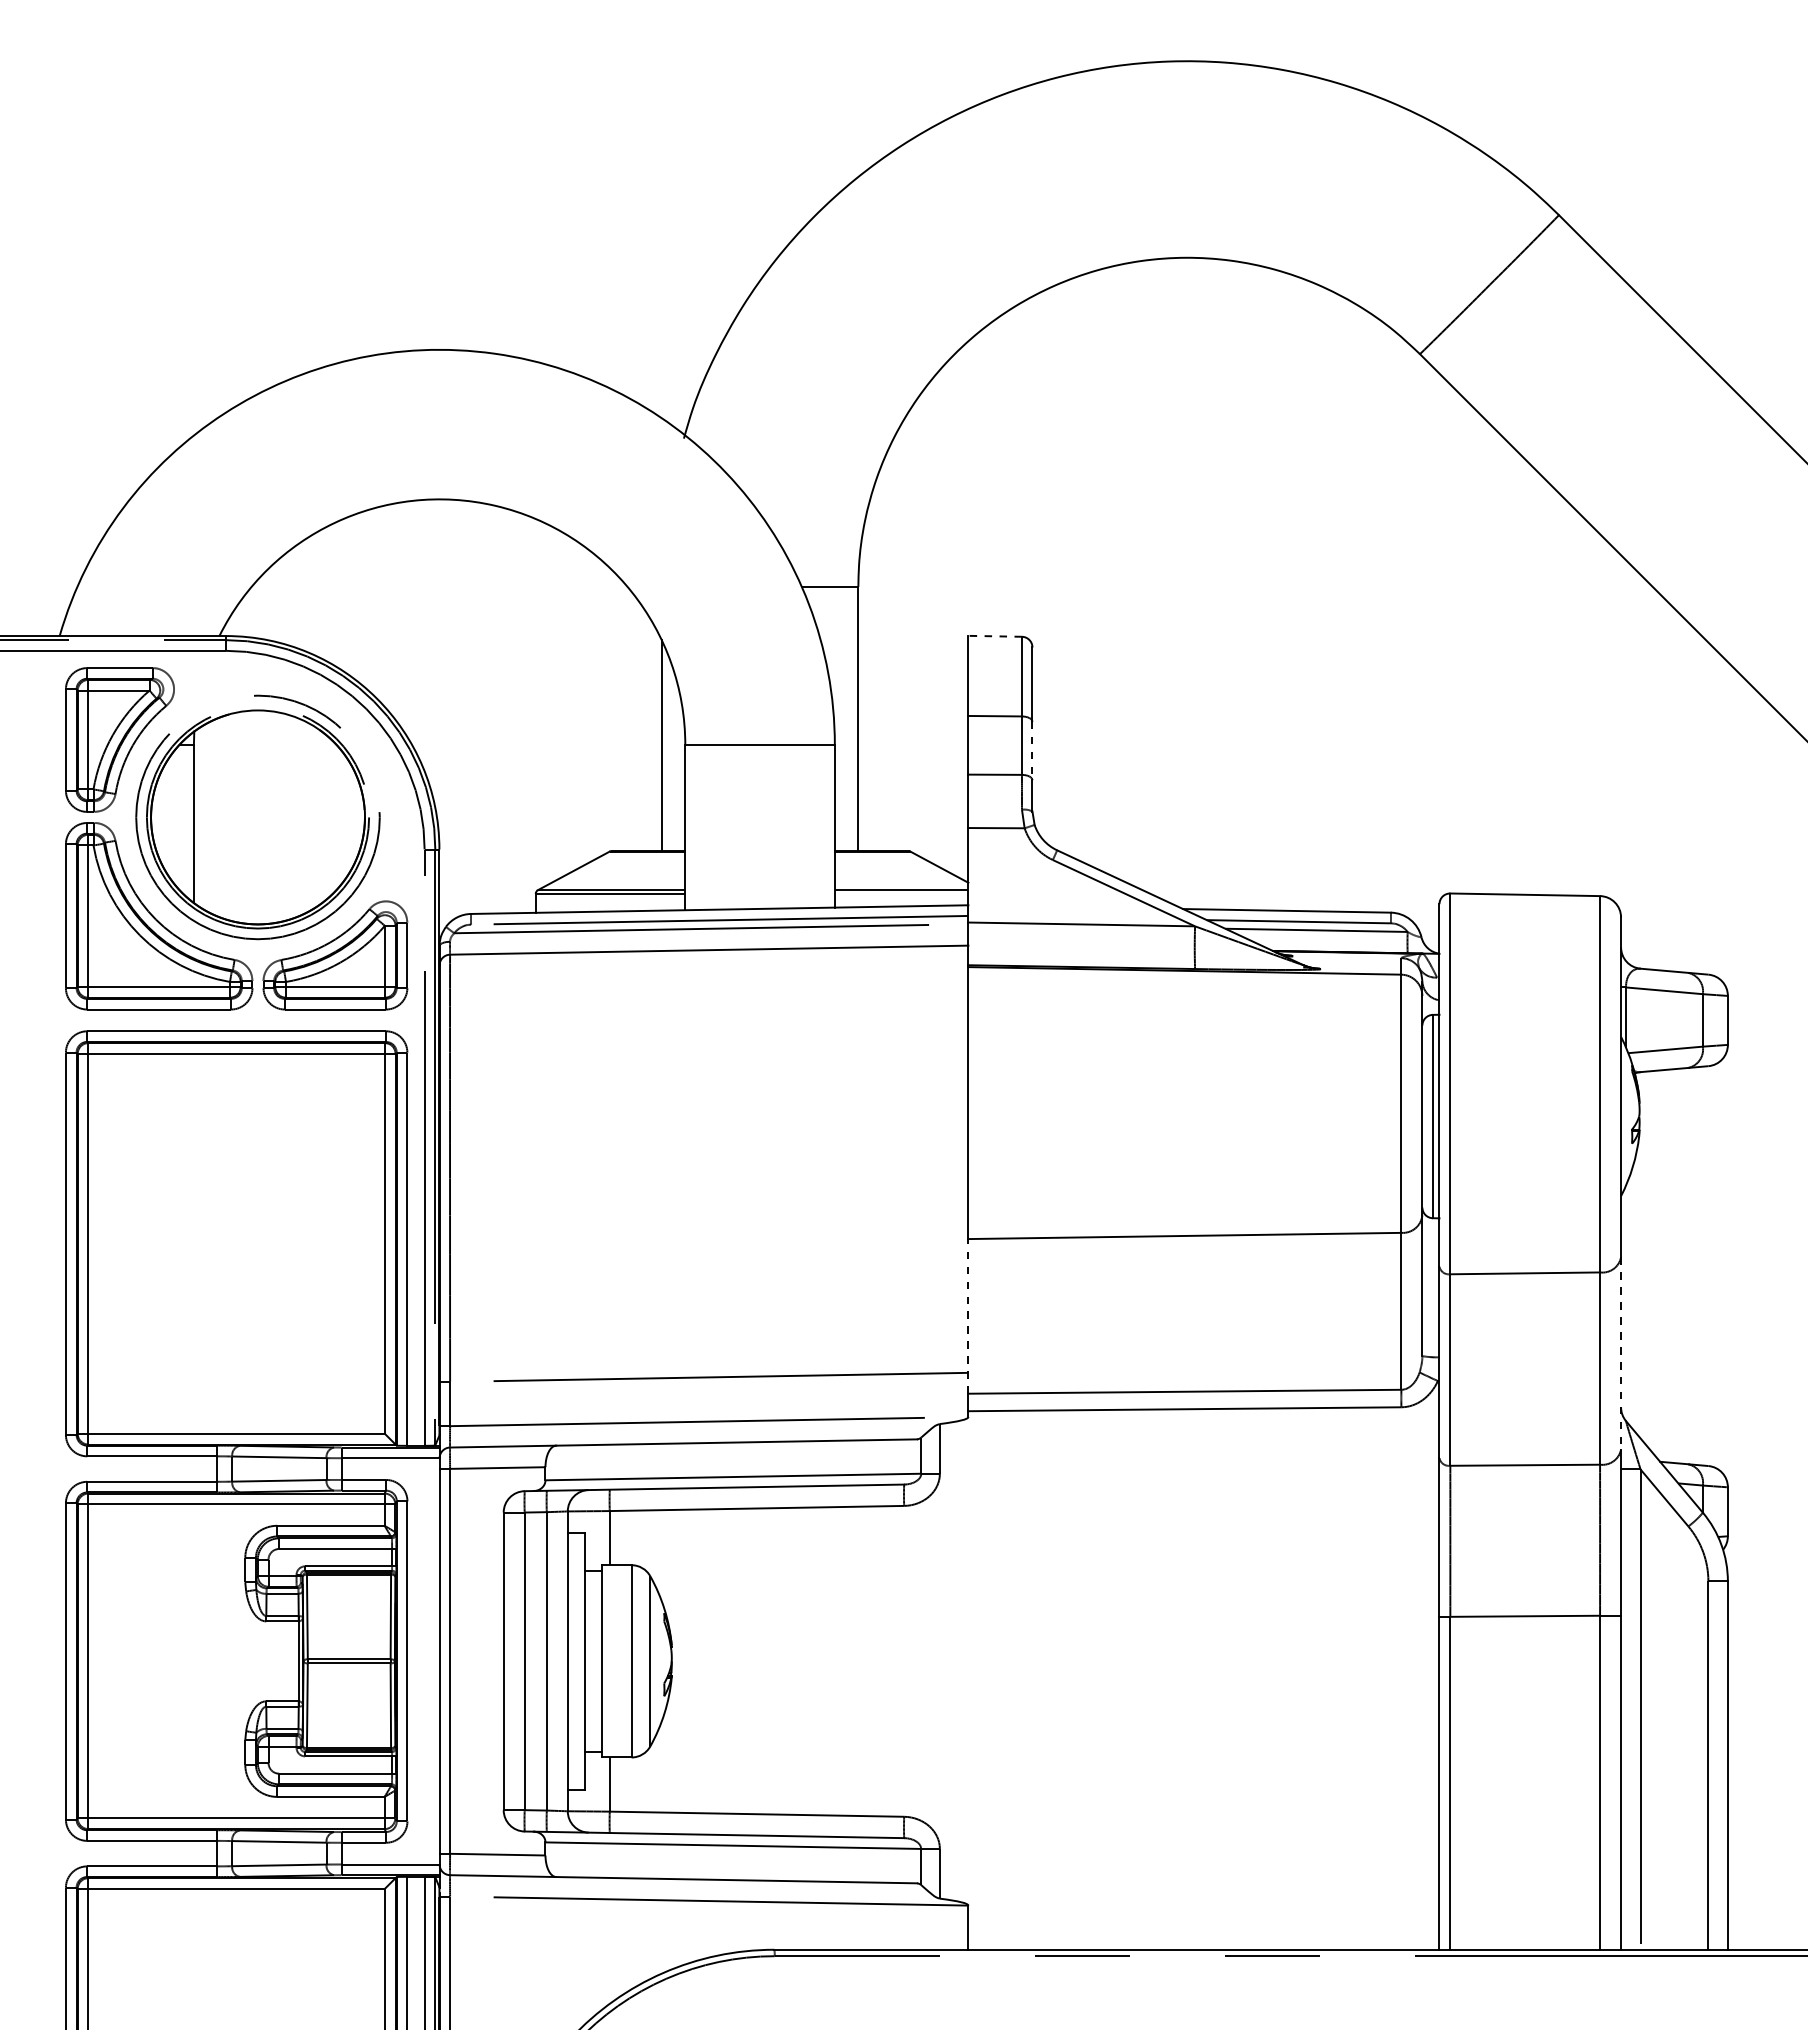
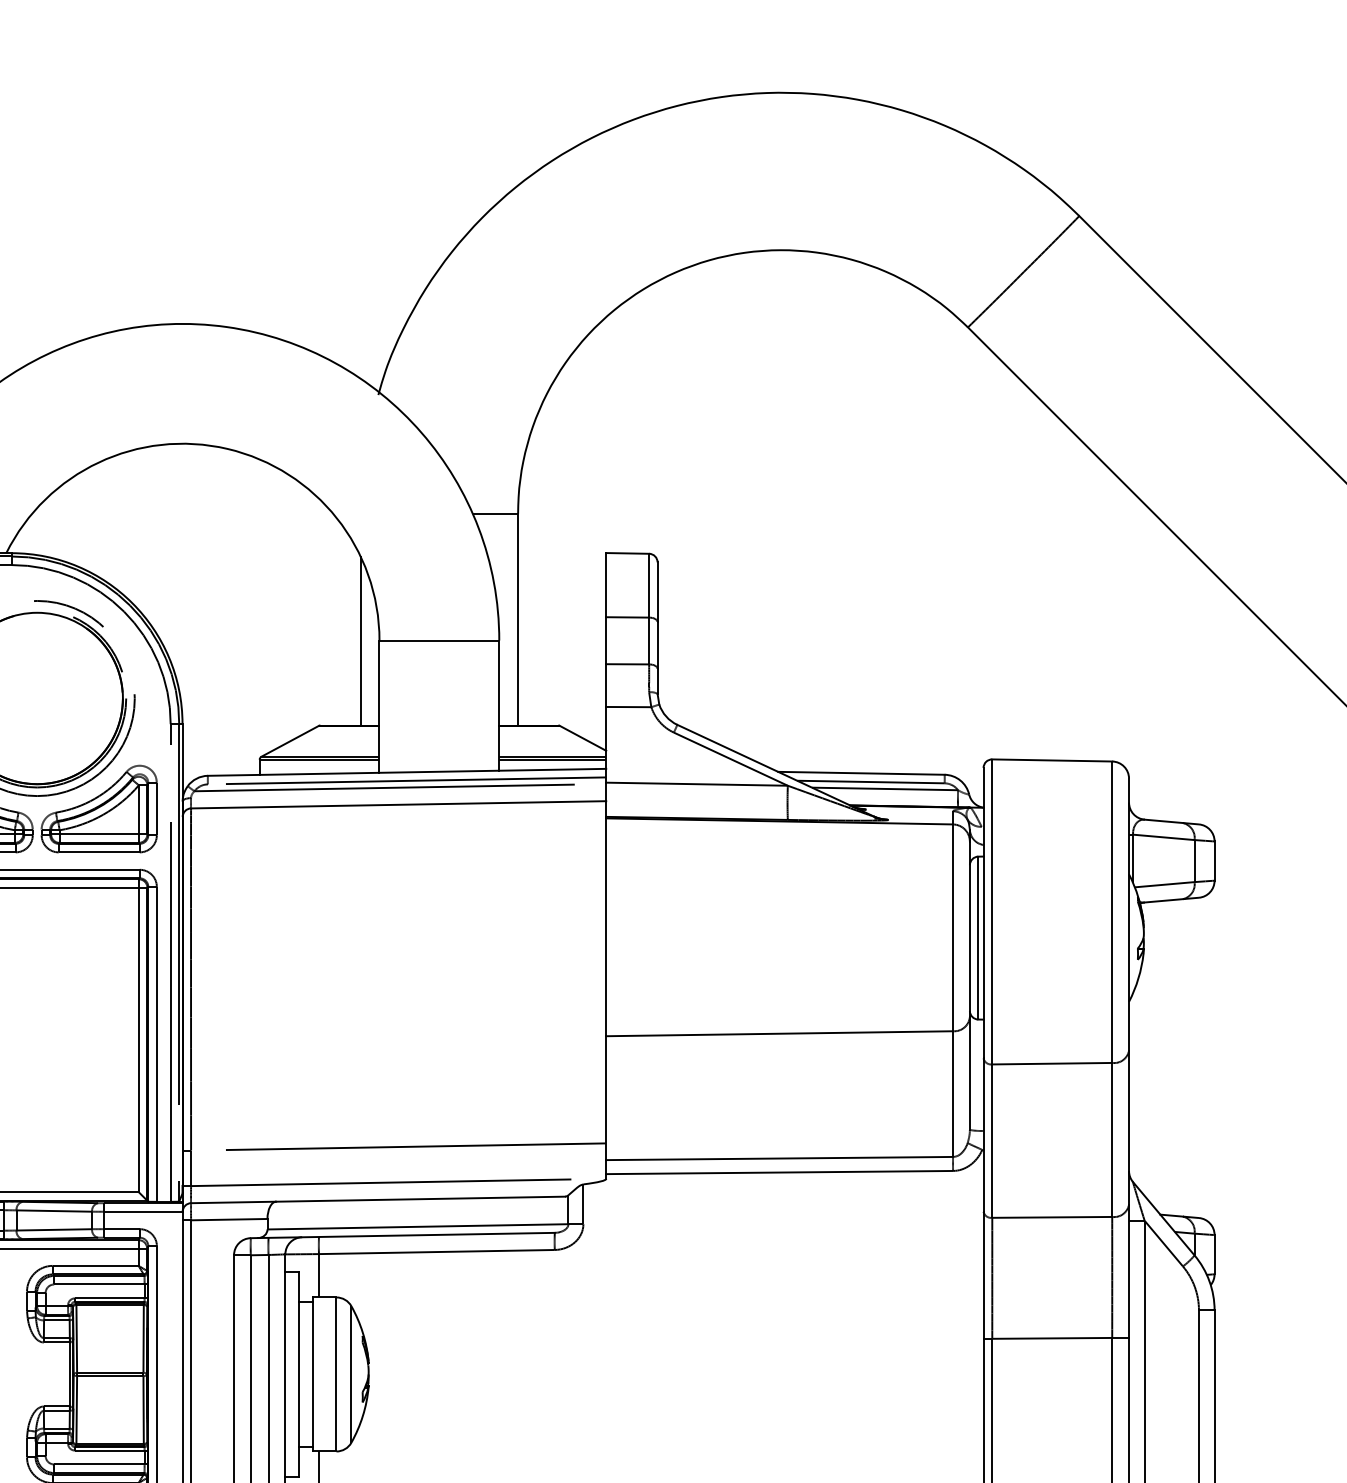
line: (995, 636) -> (627, 553), dashed -> solid
line: (1032, 751) -> (657, 645), dashed -> solid
line: (901, 893) -> (552, 759), added
line: (968, 1315) -> (606, 1097), dashed -> solid
line: (1621, 1353) -> (1129, 1127), dashed -> solid

